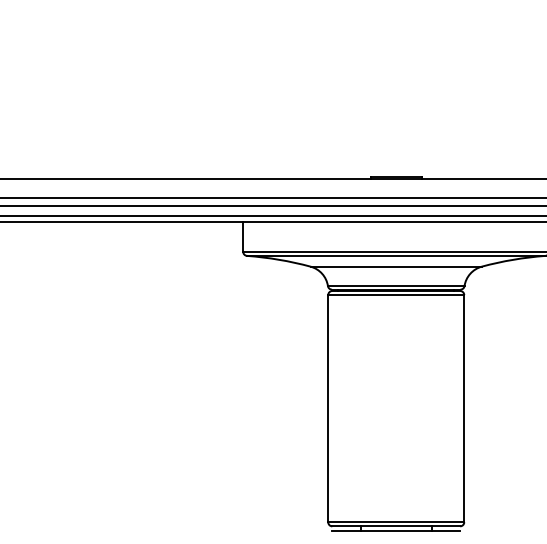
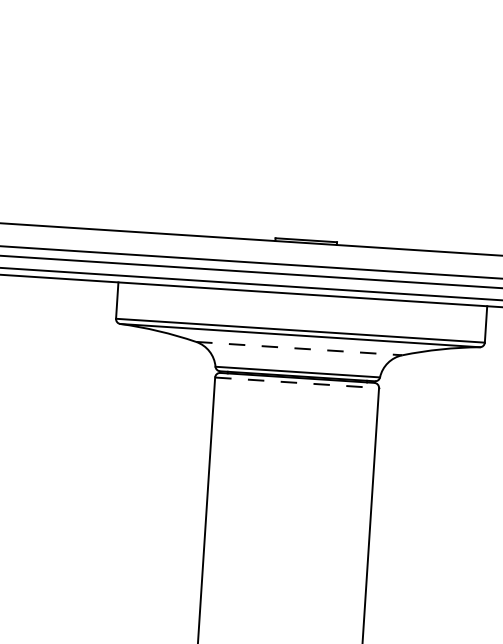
line: (396, 266) -> (299, 348), solid -> dashed
line: (396, 295) -> (297, 383), solid -> dashed

